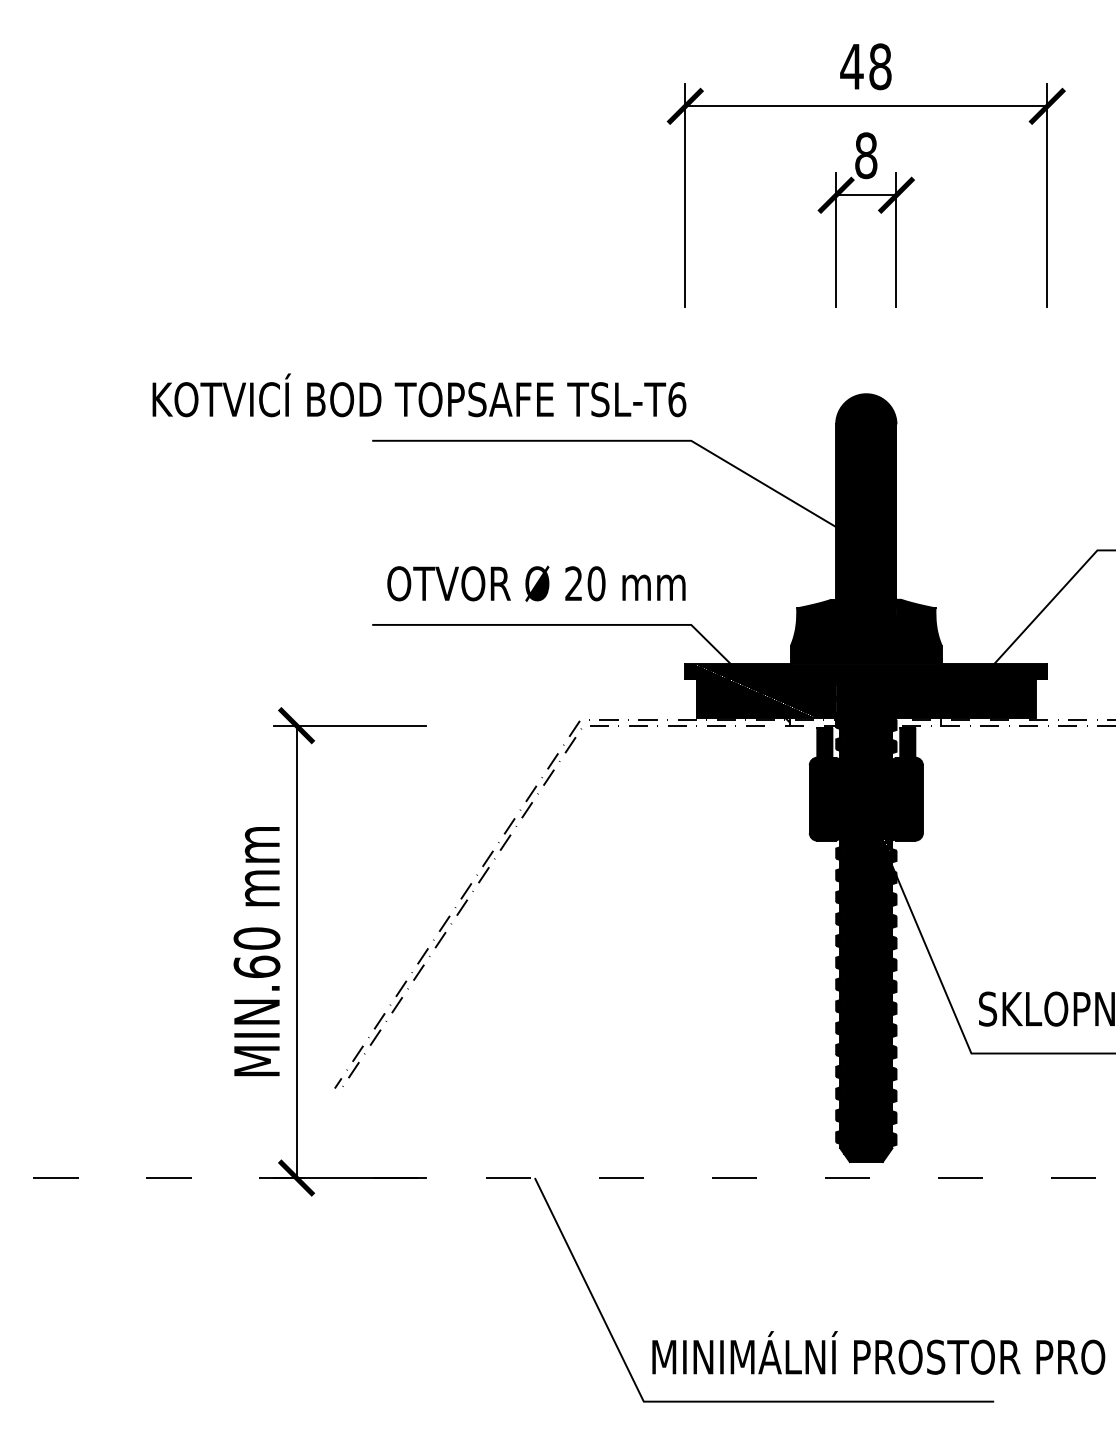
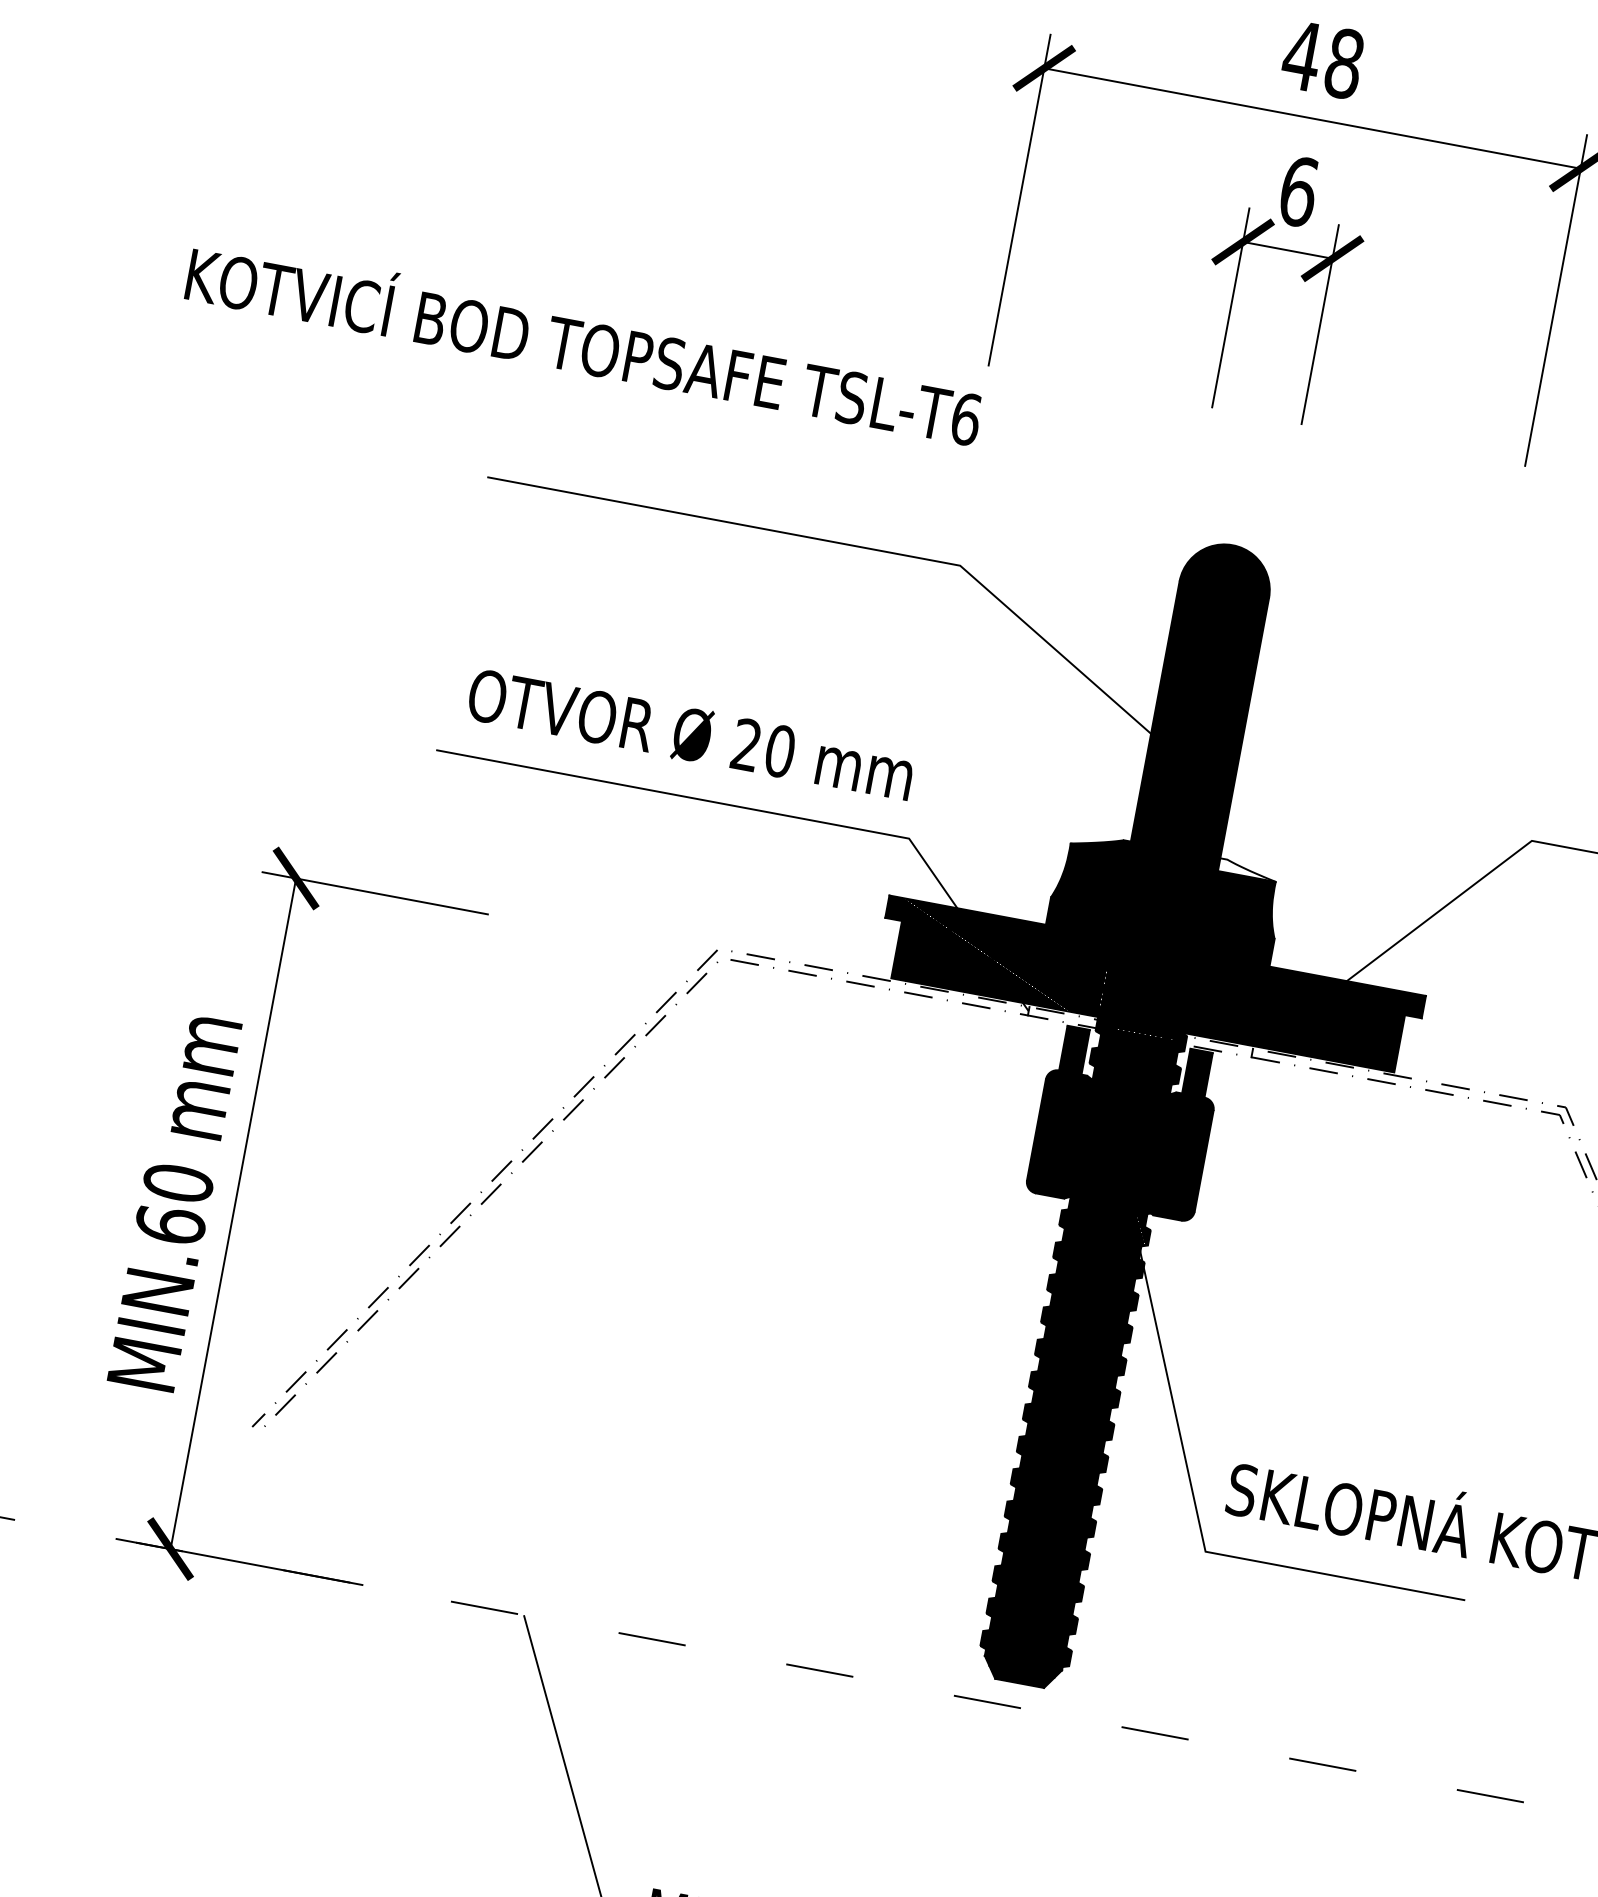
text: (866, 155) -> (1299, 191), 8 -> 6
text: (419, 395) -> (585, 341), moved
fill: (915, 603) -> (1247, 869), removed

